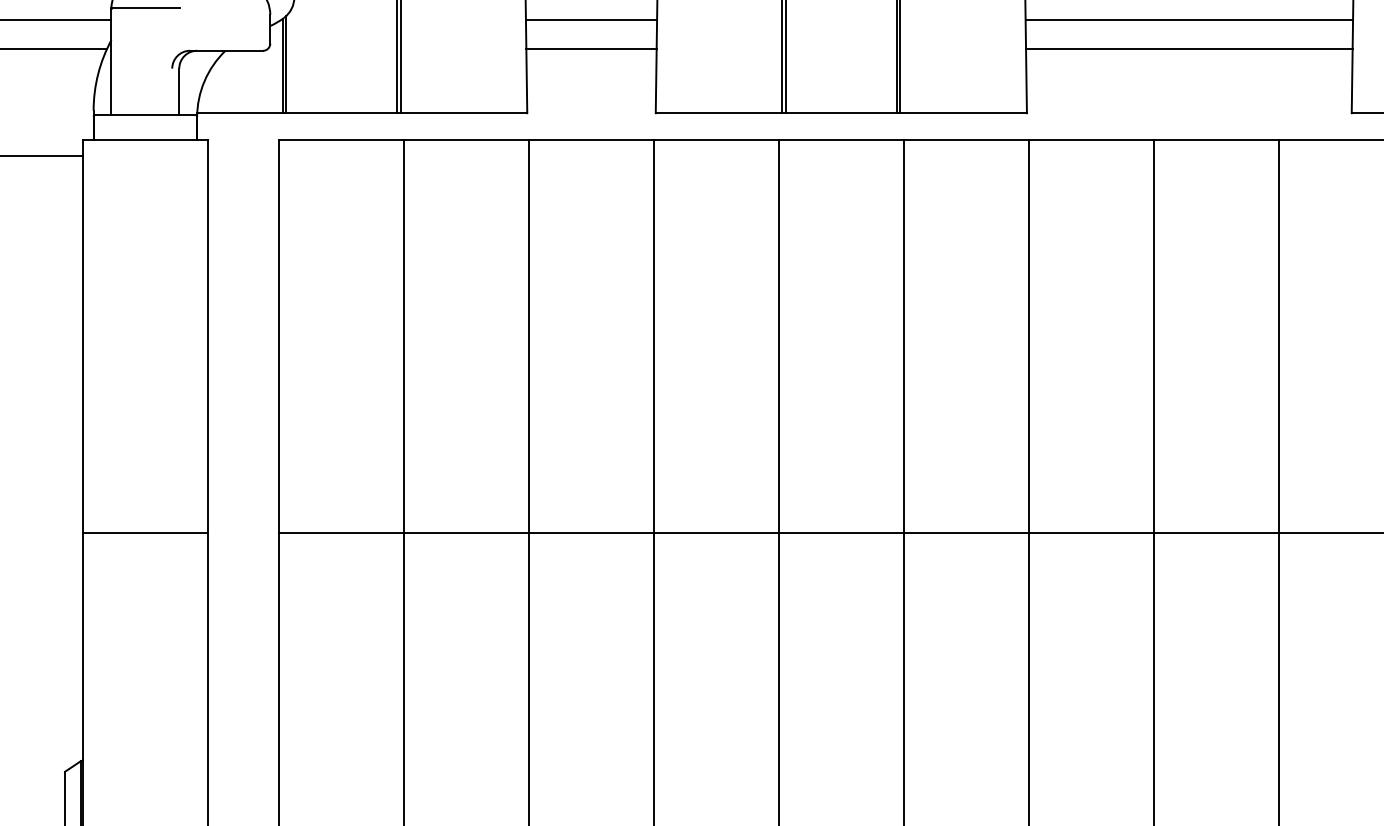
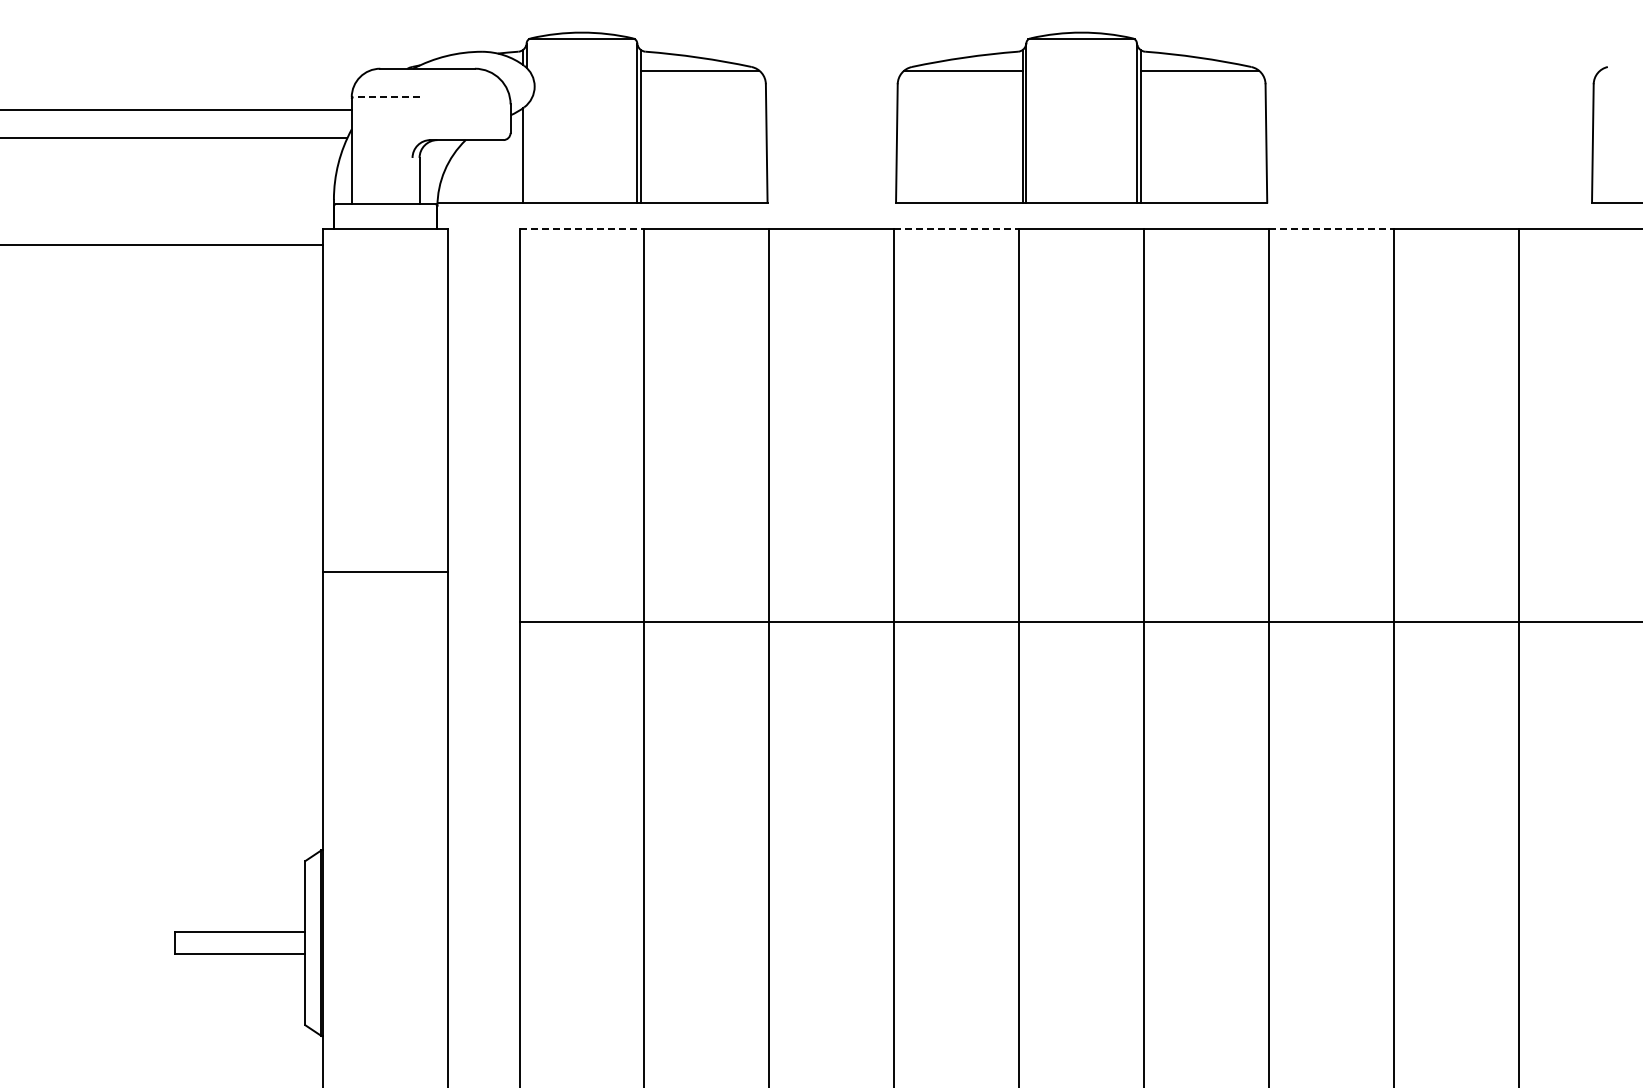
line: (146, 8) -> (386, 97), solid -> dashed
line: (591, 20) -> (831, 109), removed
line: (1189, 20) -> (1429, 109), removed
line: (591, 49) -> (831, 138), removed
line: (1189, 49) -> (1429, 138), removed
line: (286, 64) -> (526, 153), removed
line: (342, 140) -> (582, 229), solid -> dashed
line: (717, 140) -> (957, 229), solid -> dashed
line: (1091, 140) -> (1331, 229), solid -> dashed
line: (145, 532) -> (385, 571), moved

